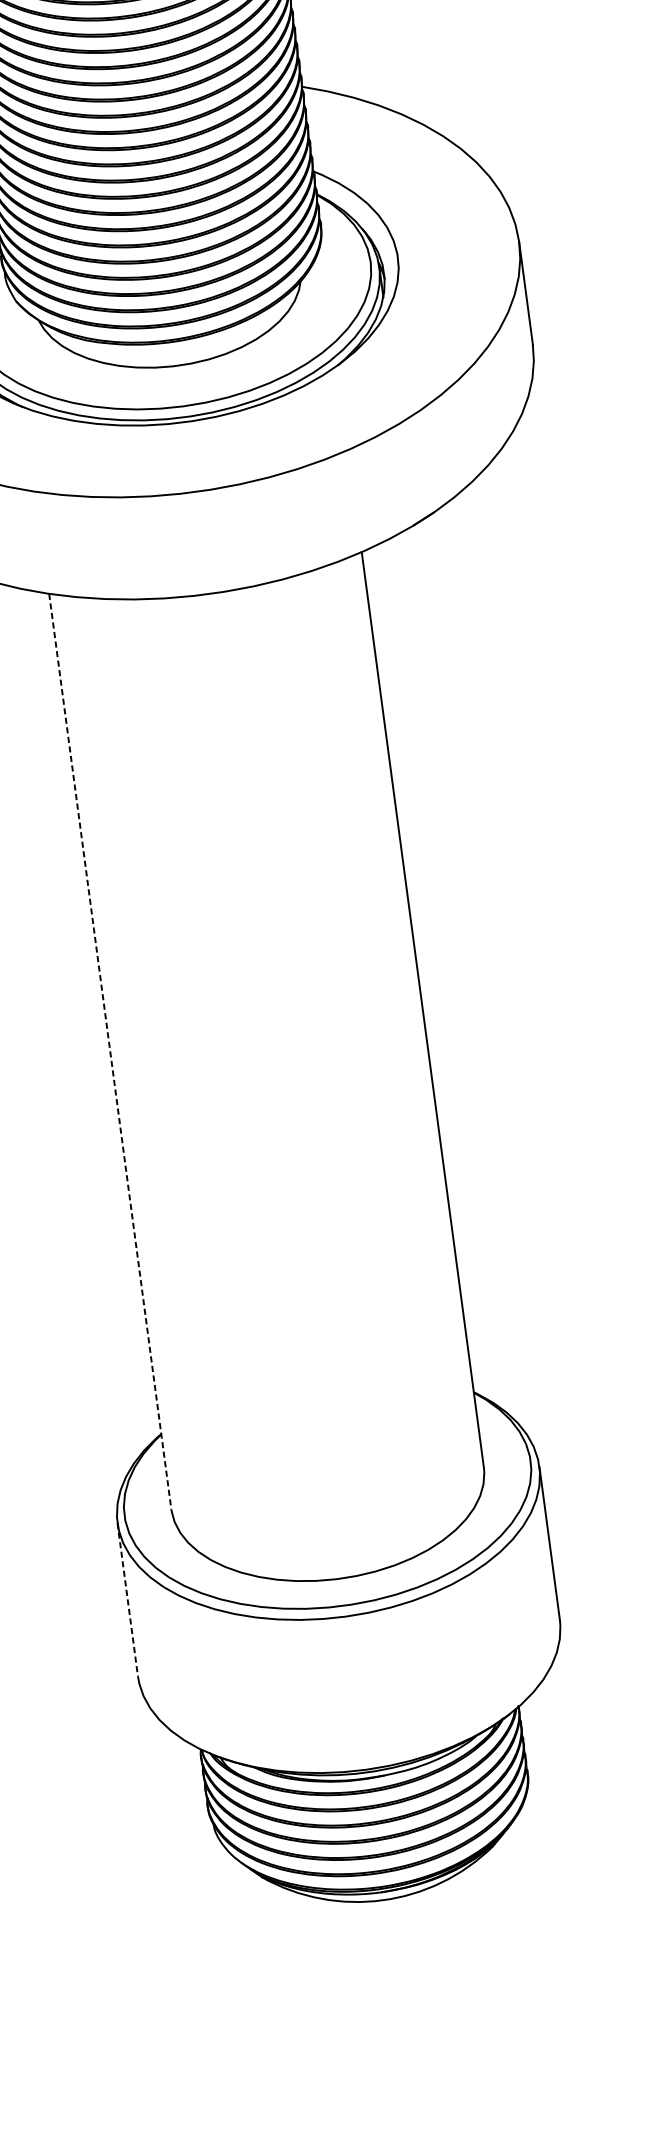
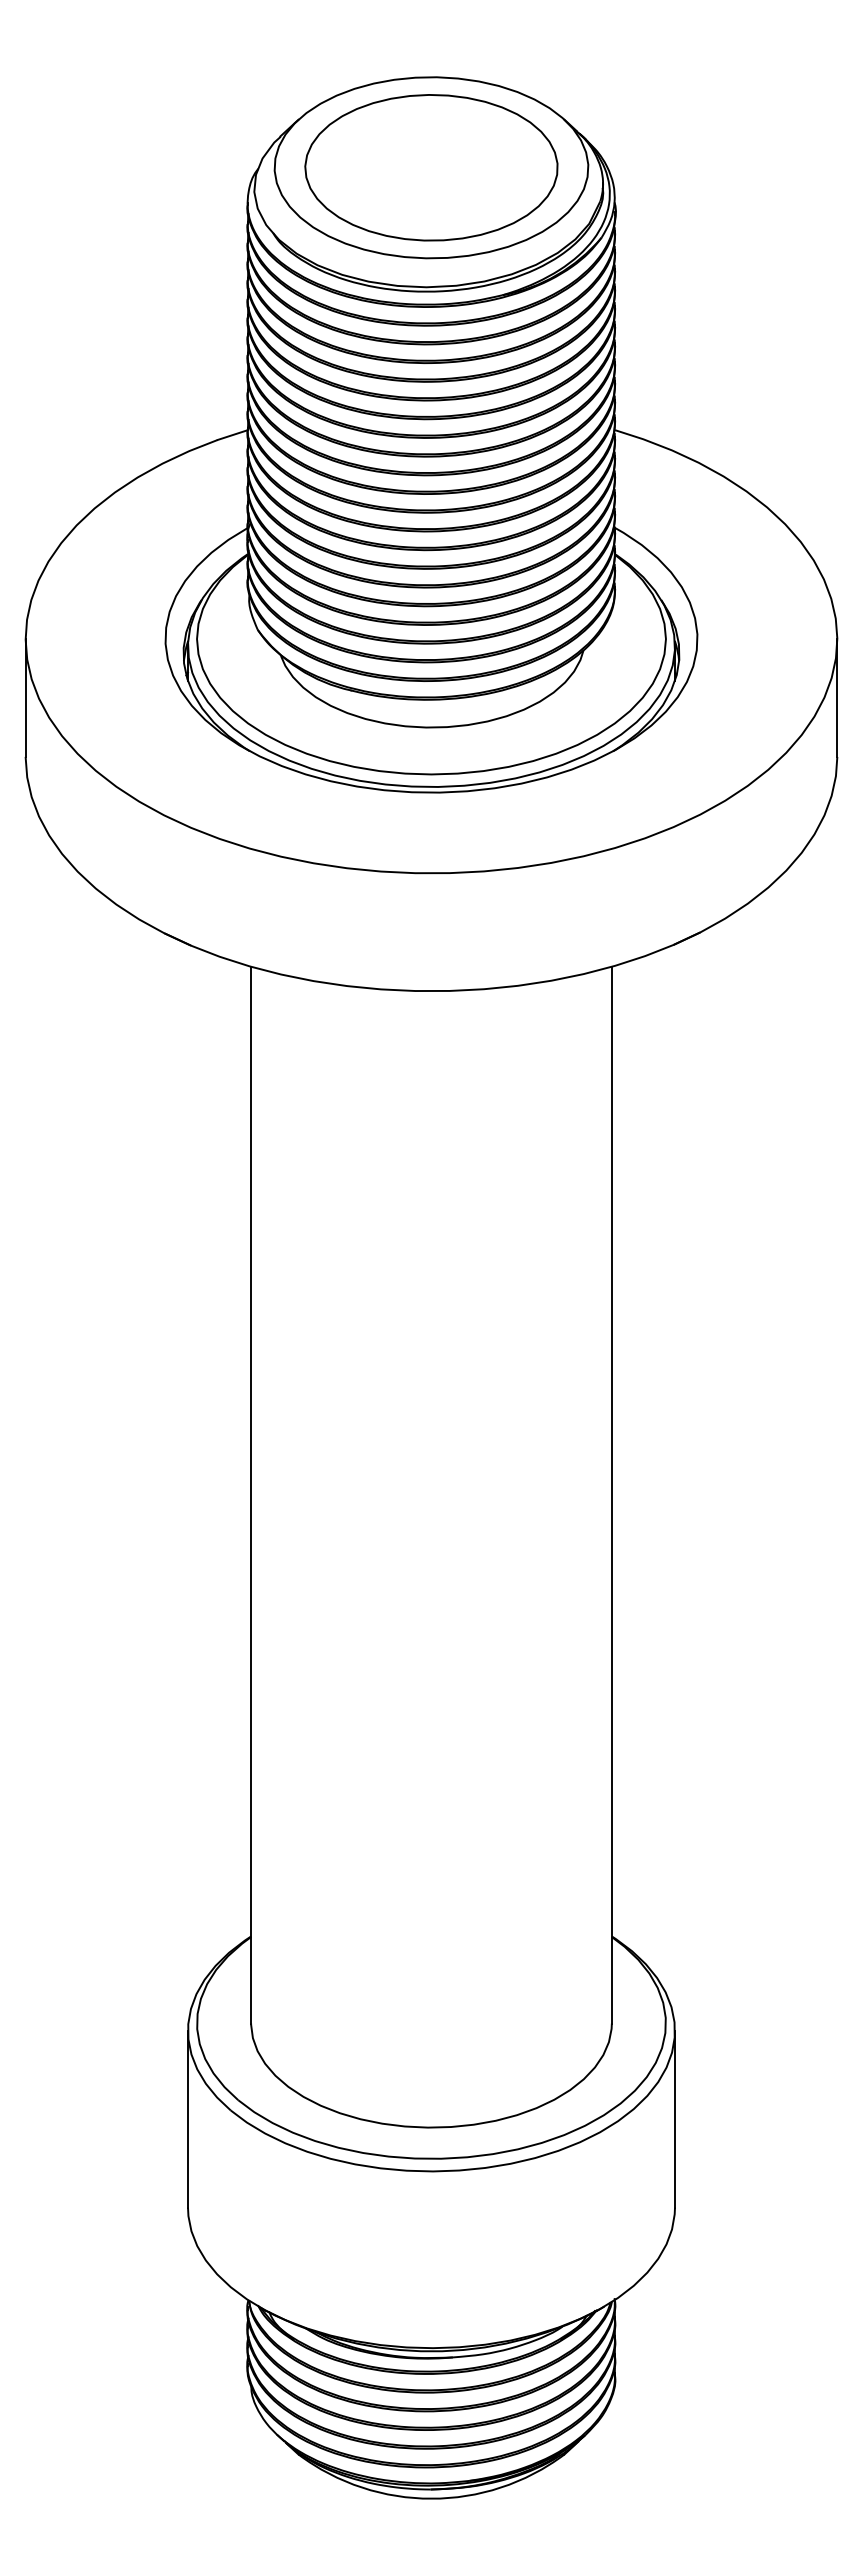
line: (110, 1051) -> (251, 1495), dashed -> solid
line: (128, 1599) -> (188, 2119), dashed -> solid

